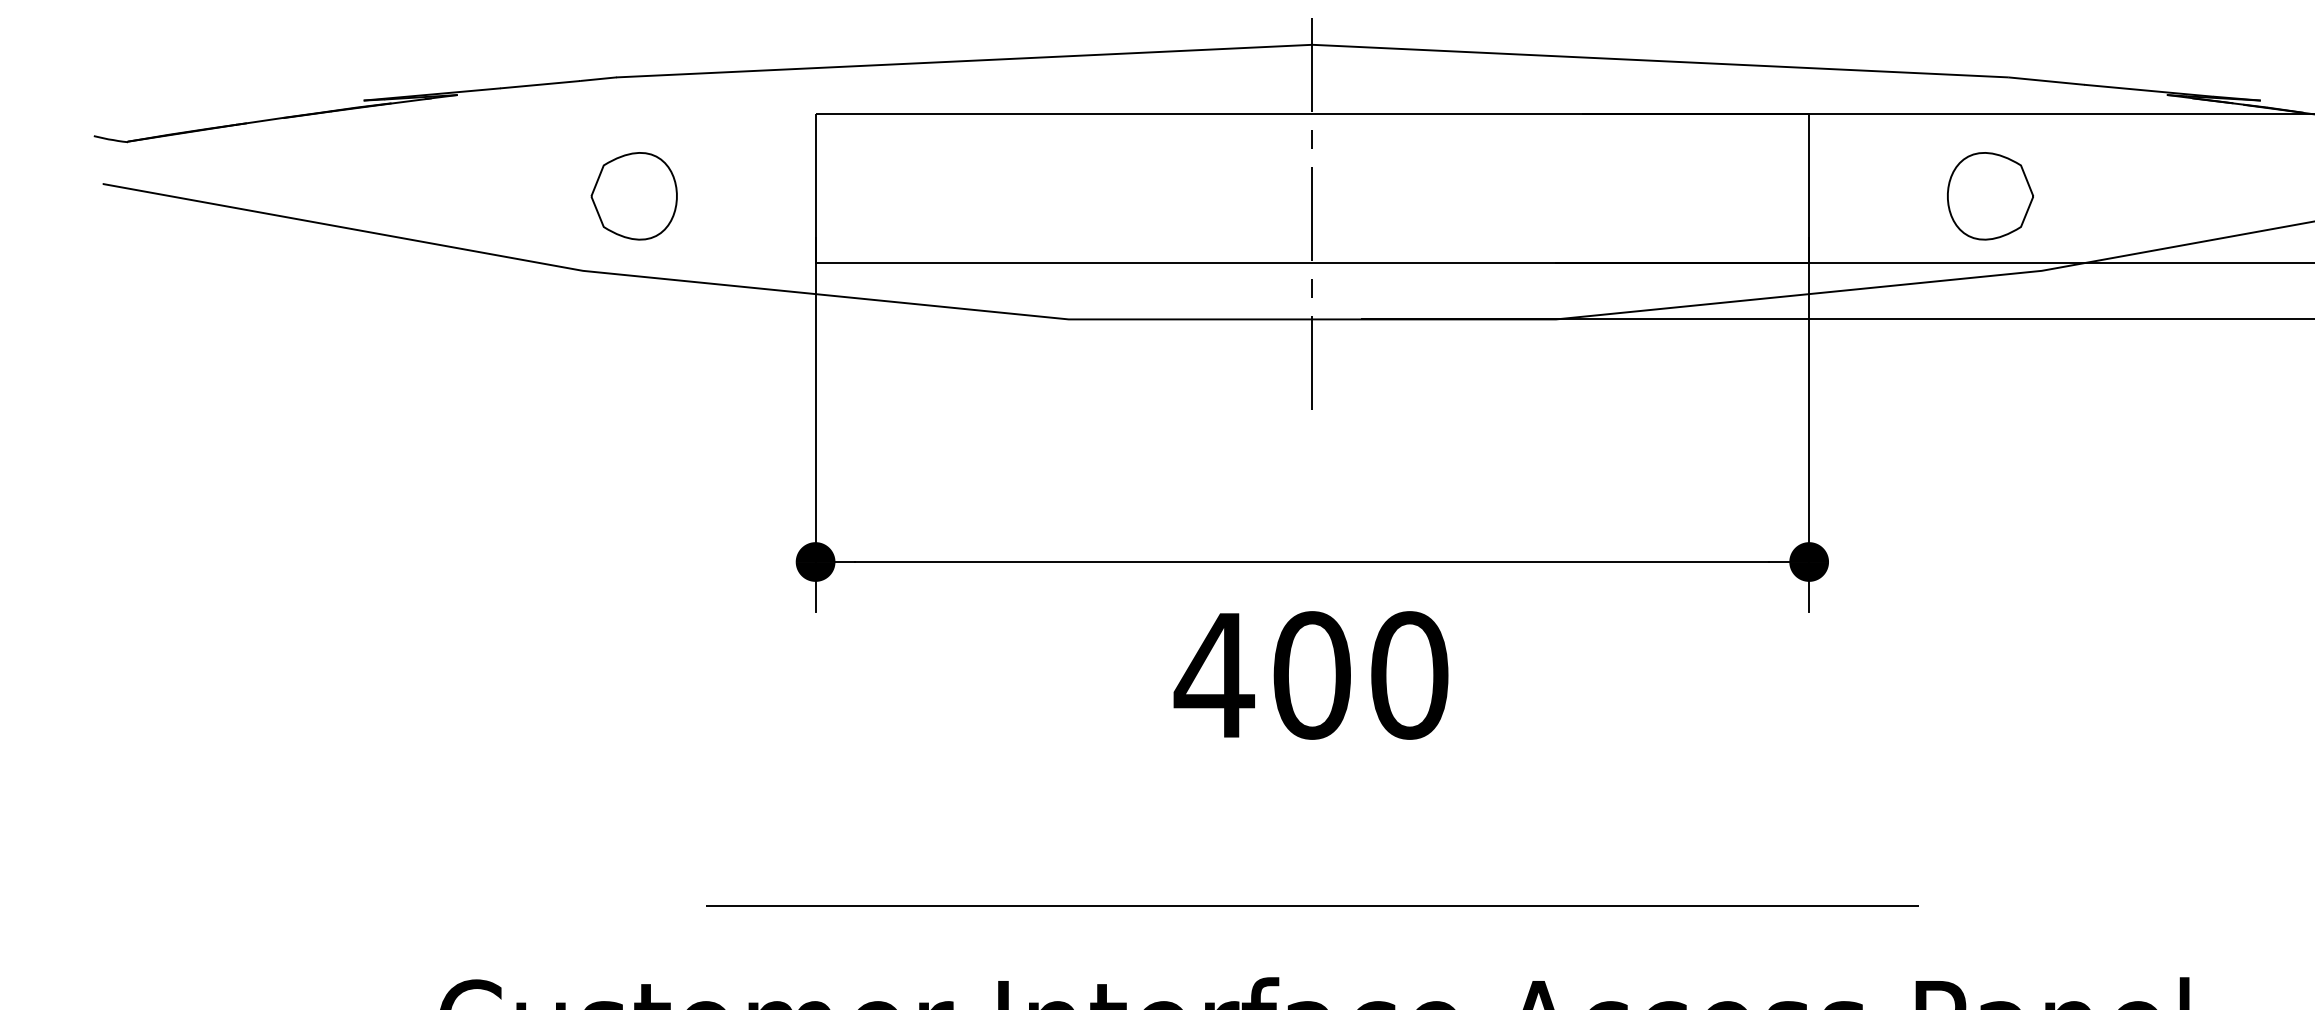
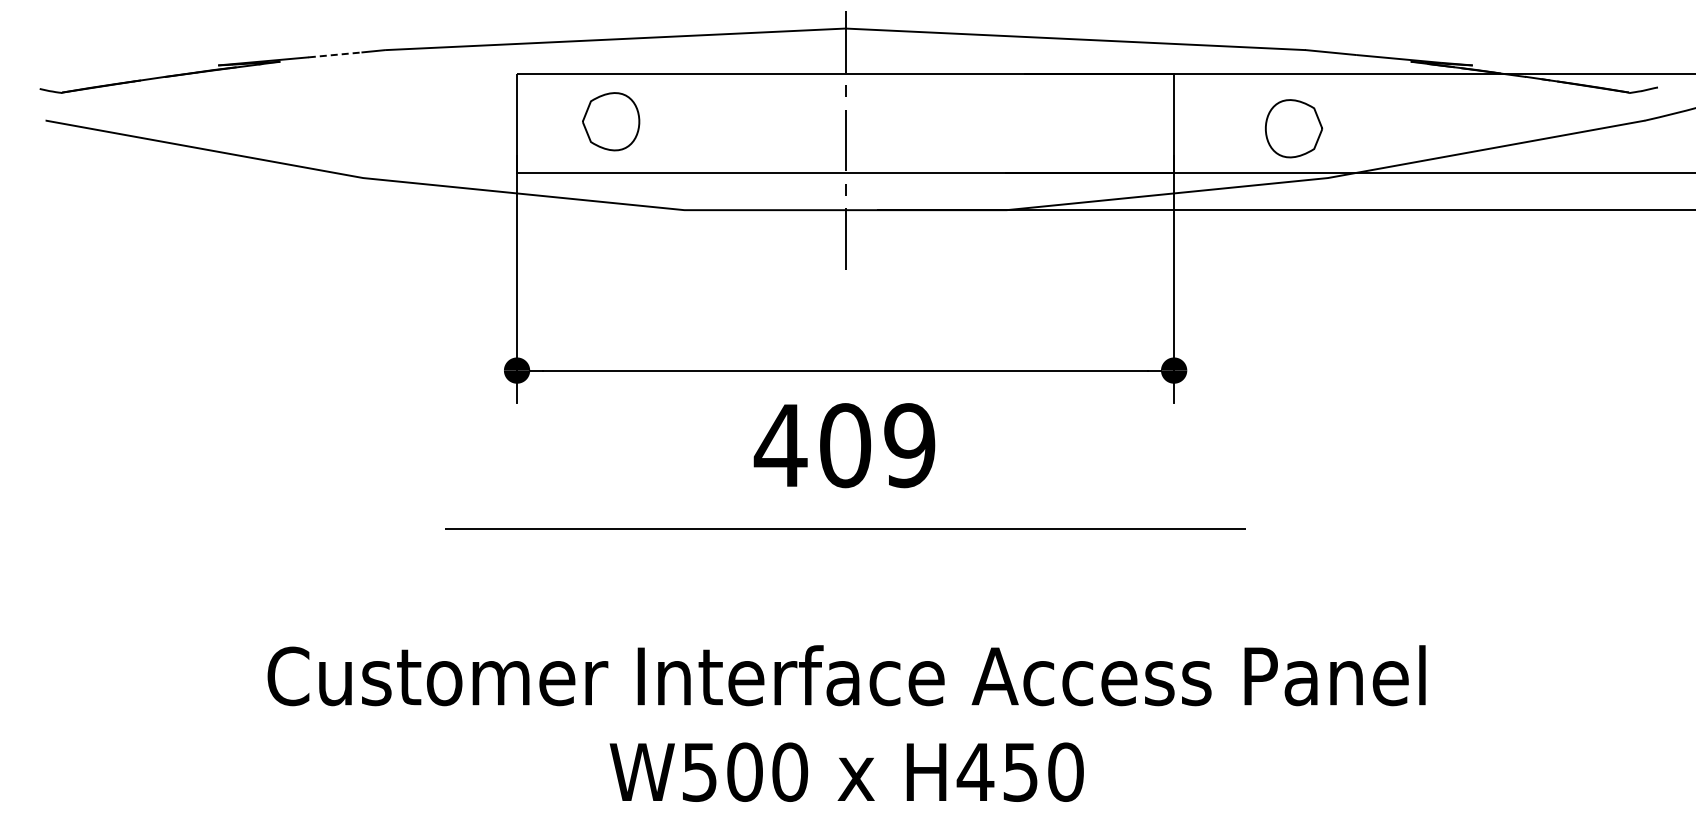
line: (542, 84) -> (336, 54), solid -> dashed
curve: (598, 183) -> (587, 113), moved
text: (1409, 675) -> (909, 445), 400 -> 409
line: (1312, 905) -> (845, 528), moved

